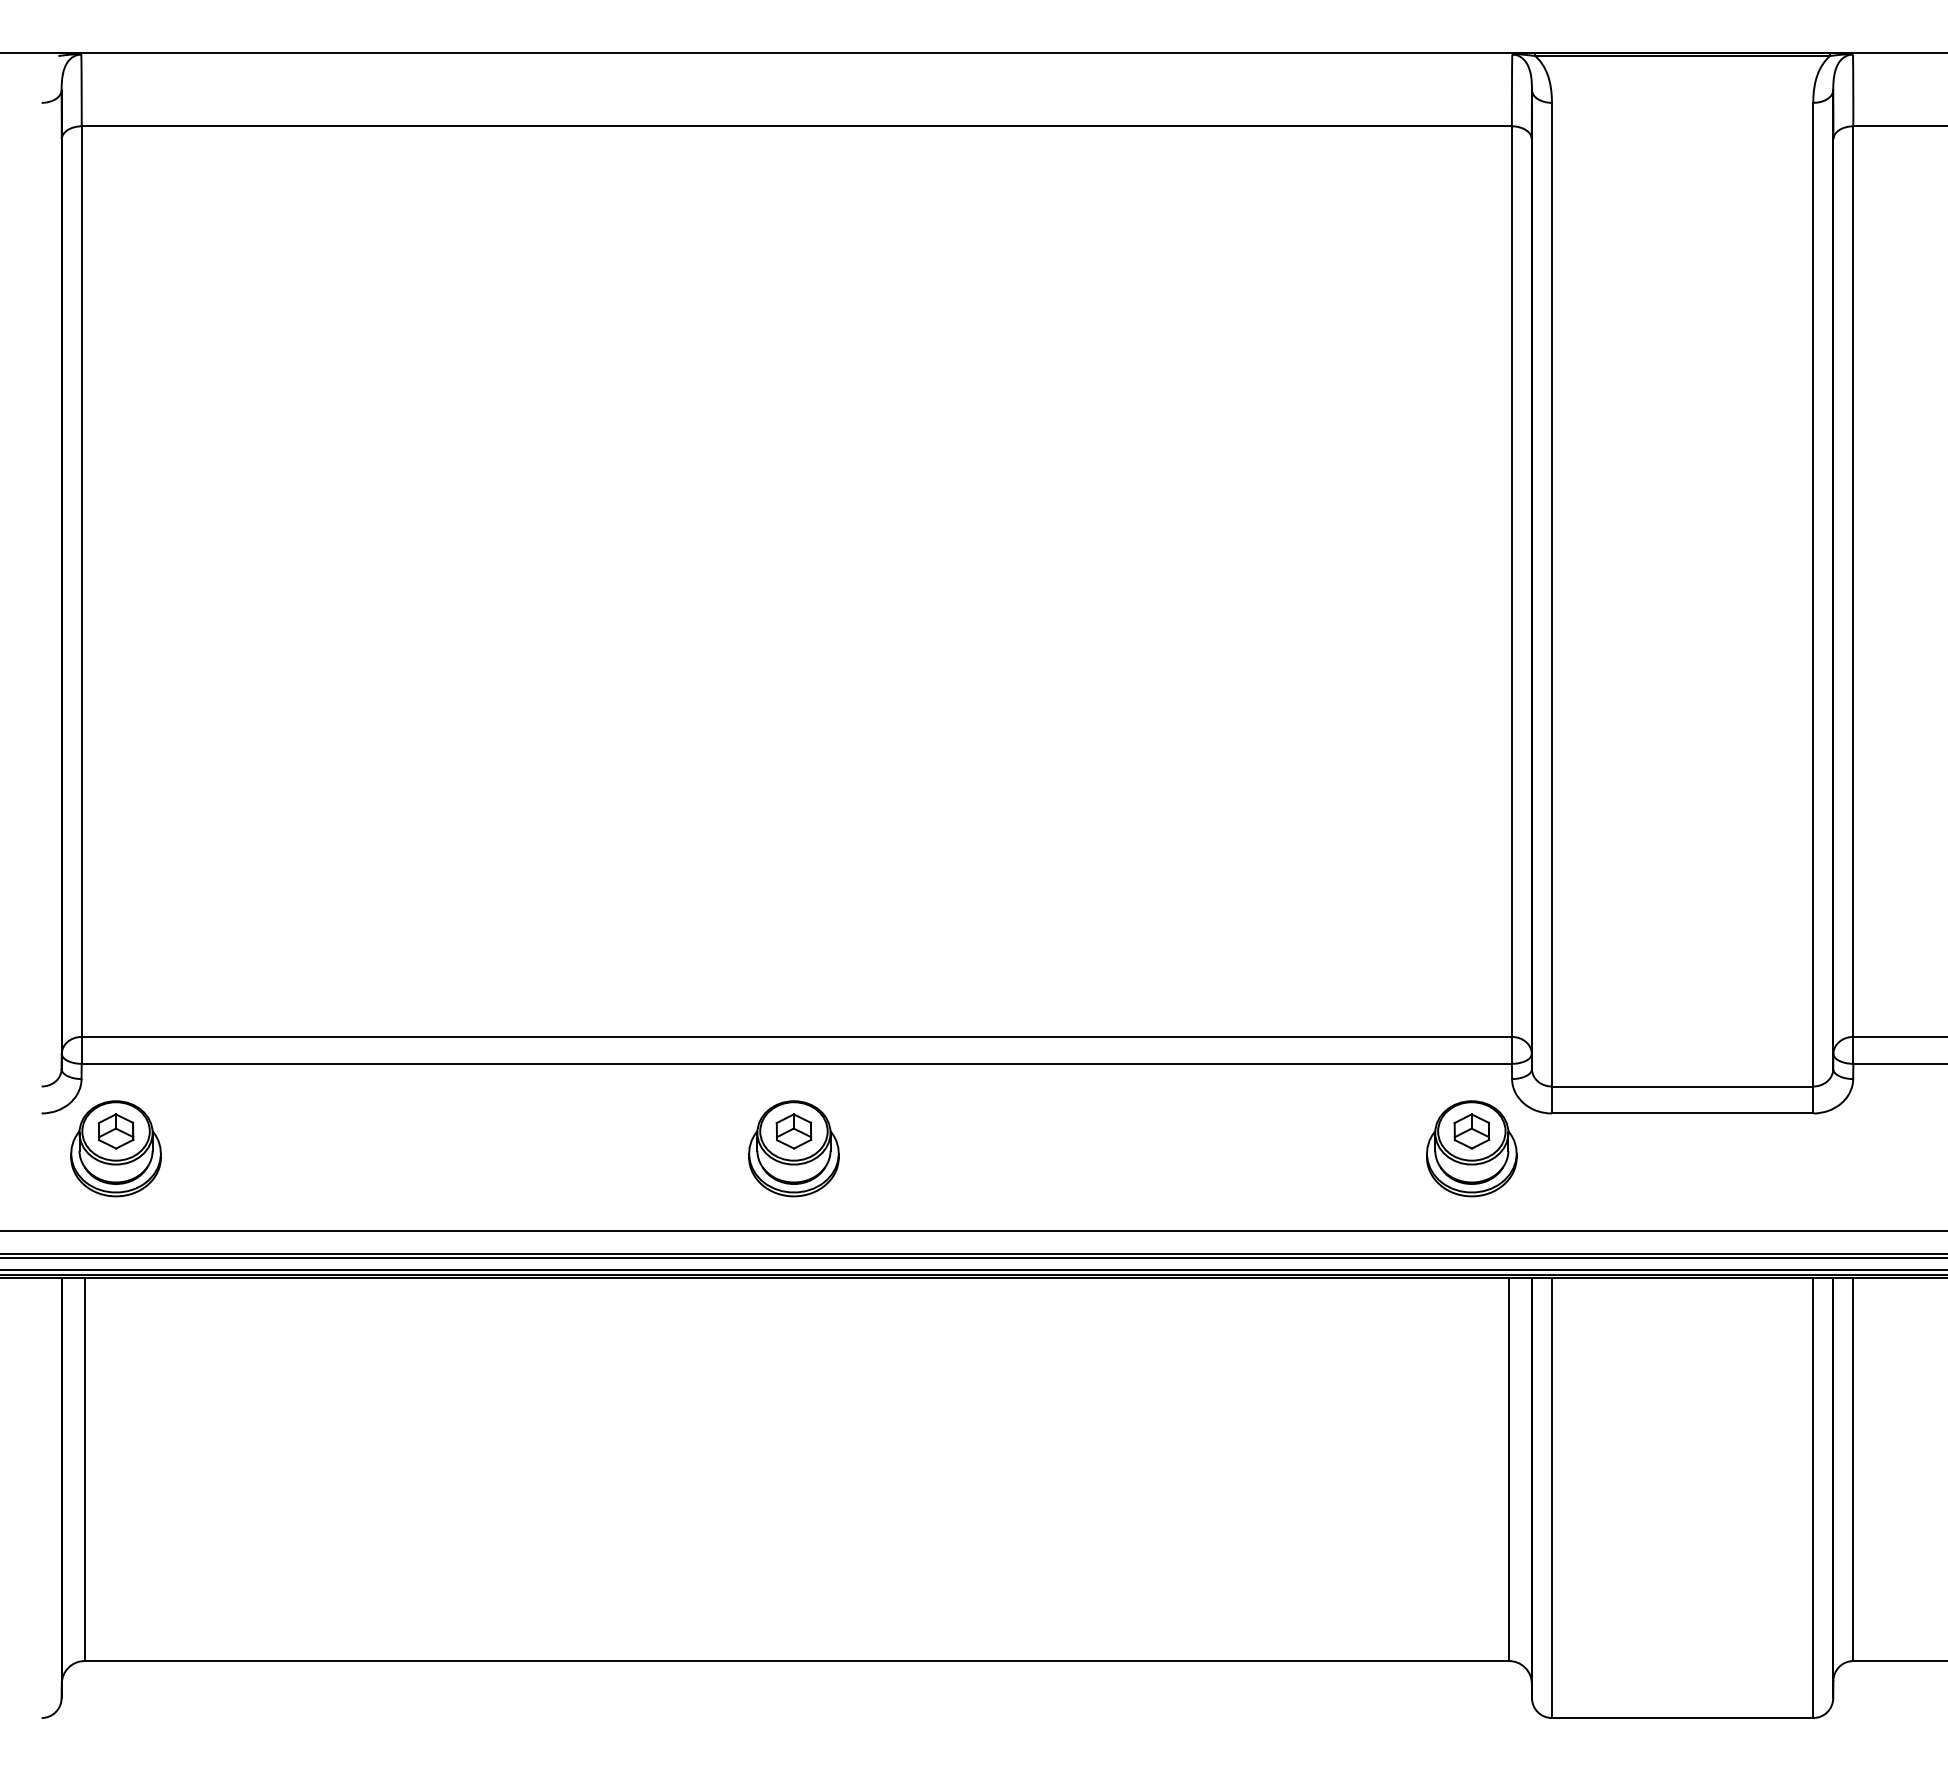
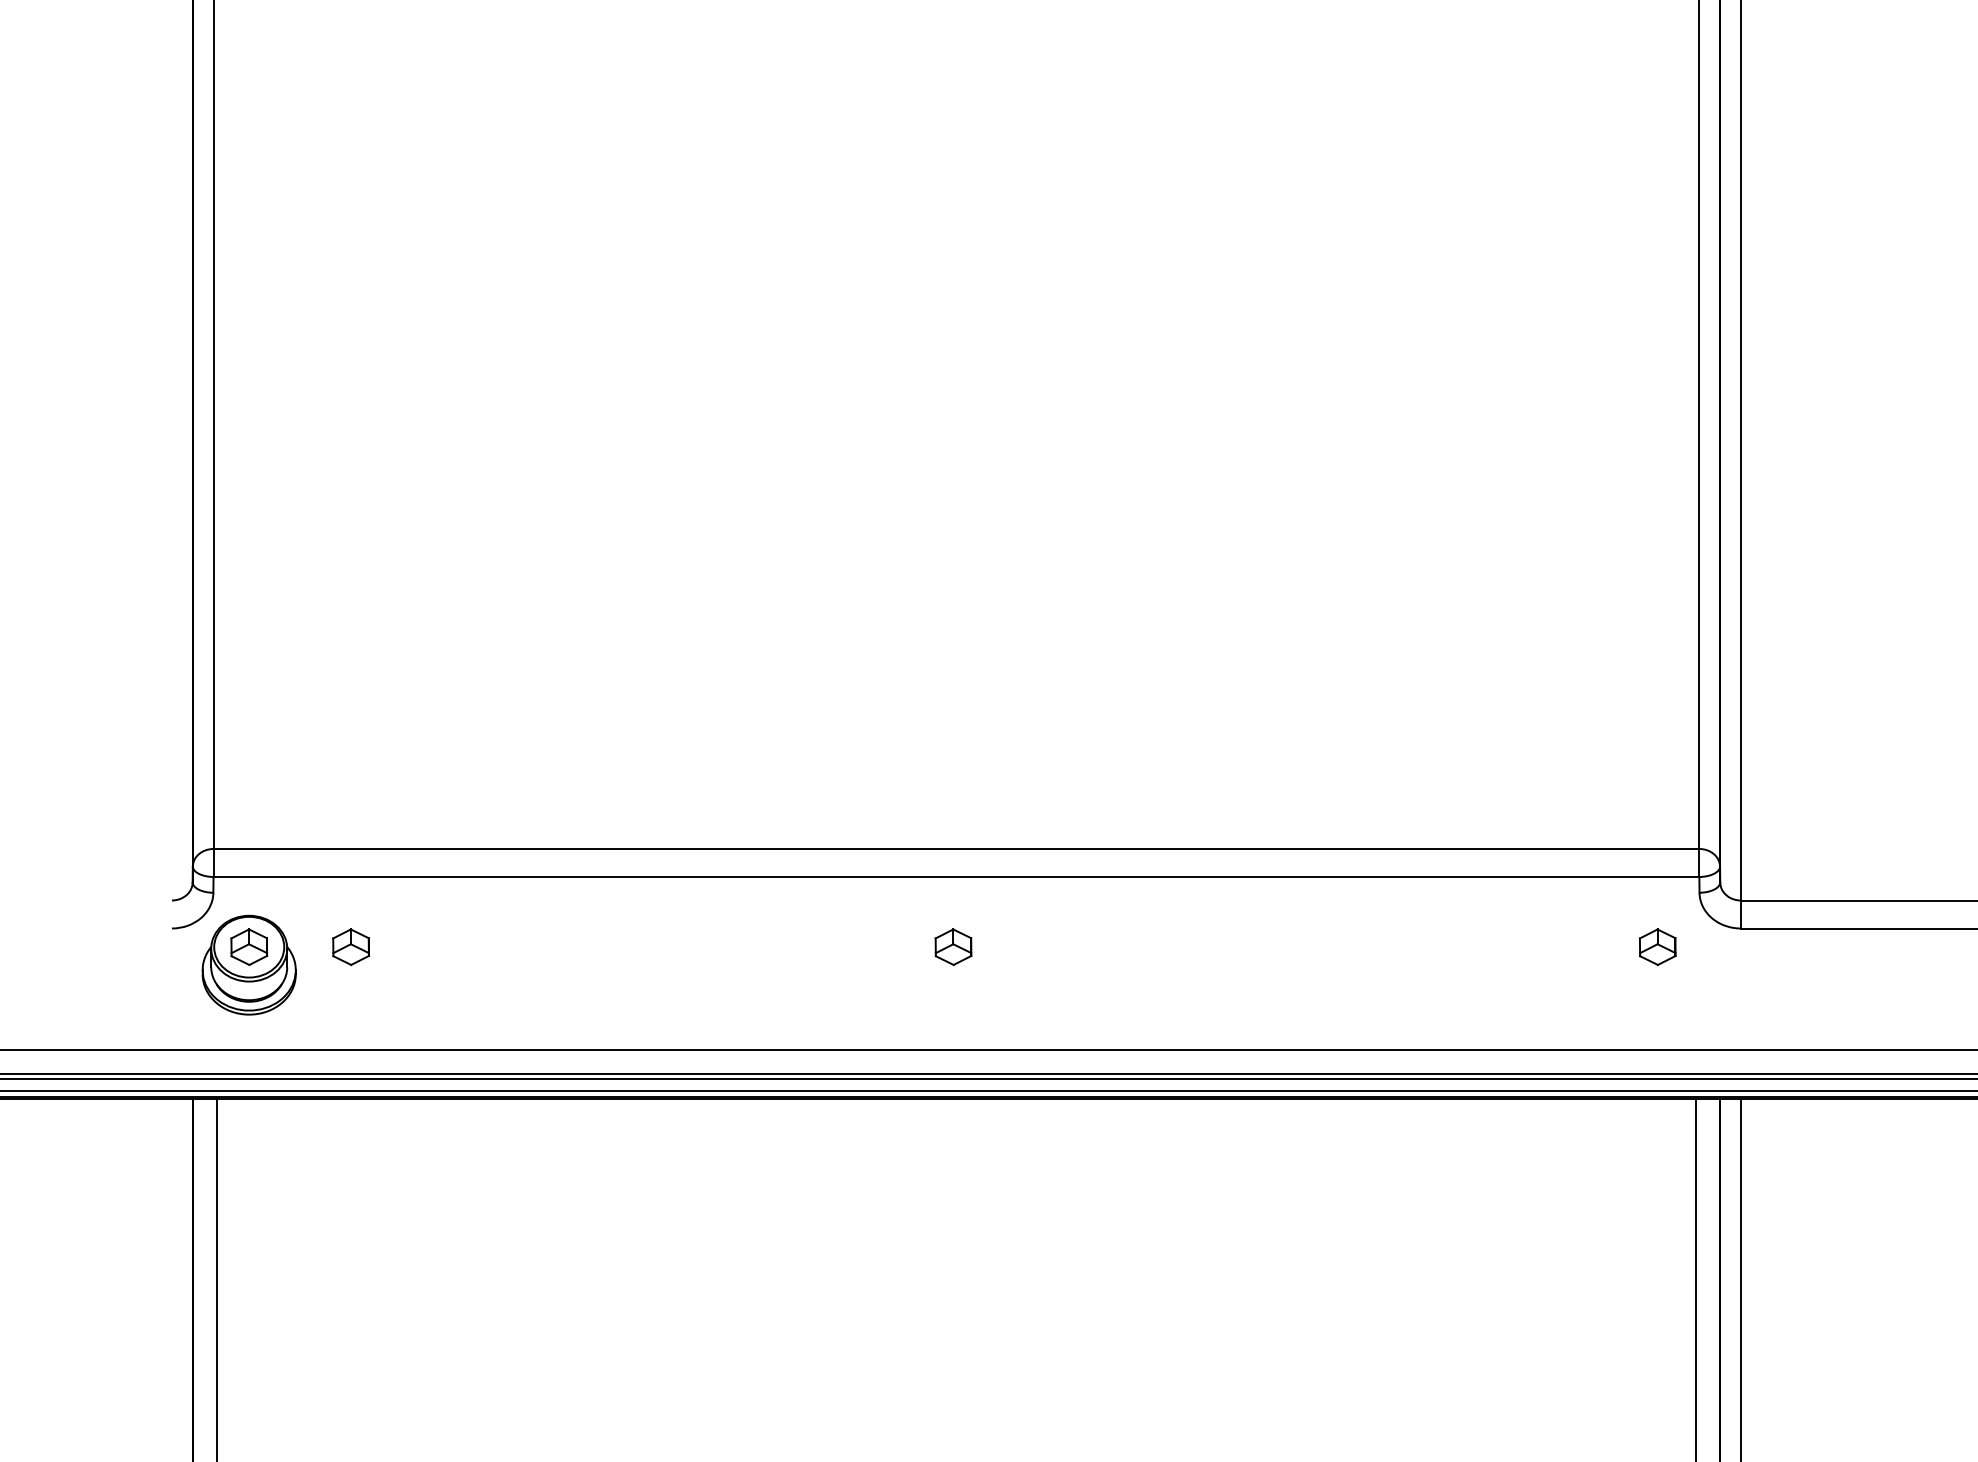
part: (213, 1131) -> (350, 947), added
part: (793, 1148) -> (953, 964), removed
part: (1471, 1148) -> (1657, 964), removed

